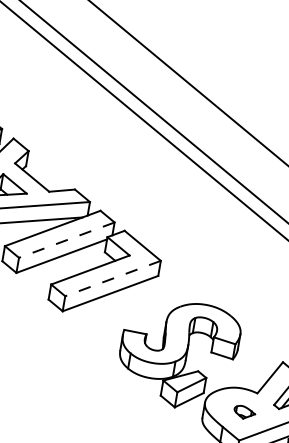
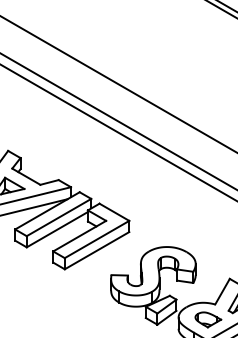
line: (66, 239) -> (58, 217), dashed -> solid
line: (112, 278) -> (96, 239), dashed -> solid
part: (244, 412) -> (208, 319), size x1.67

